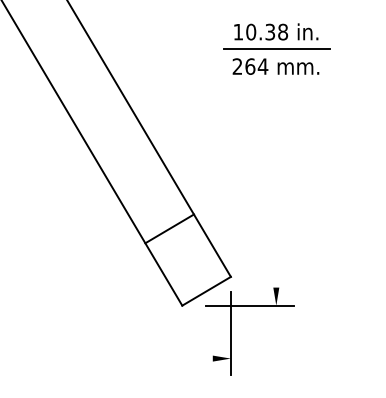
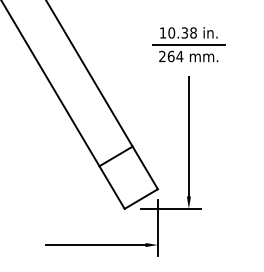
part: (275, 48) -> (188, 44), moved
line: (275, 199) -> (188, 136), added
line: (141, 359) -> (96, 245), added

